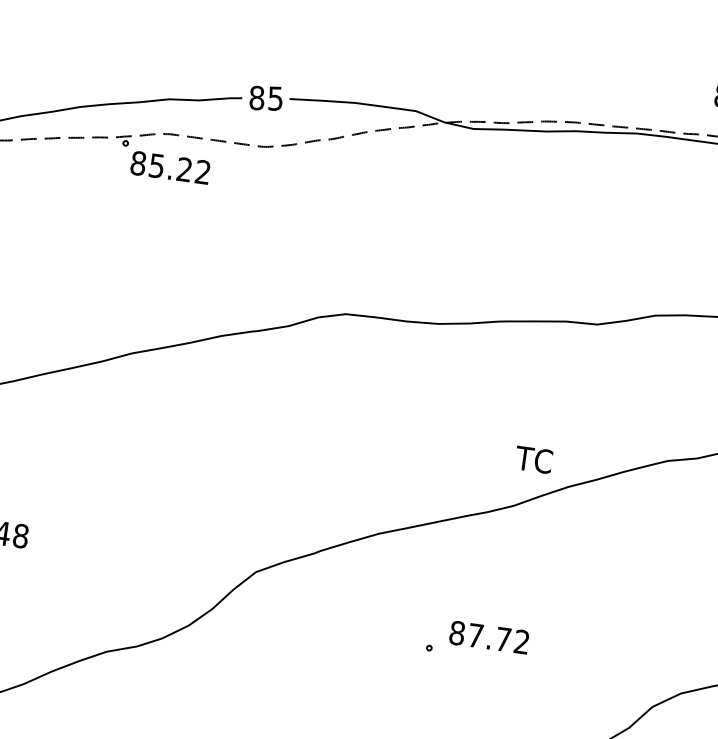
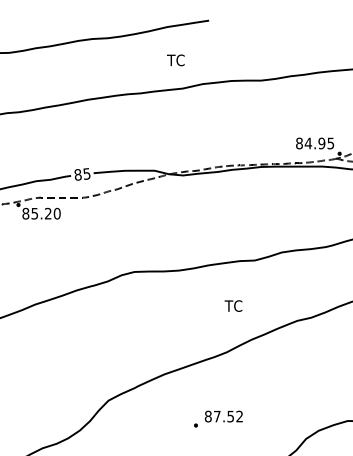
text: (201, 171) -> (56, 213), 85.22 -> 85.20
text: (534, 458) -> (233, 305), moved
text: (503, 639) -> (230, 416), 87.72 -> 87.52

